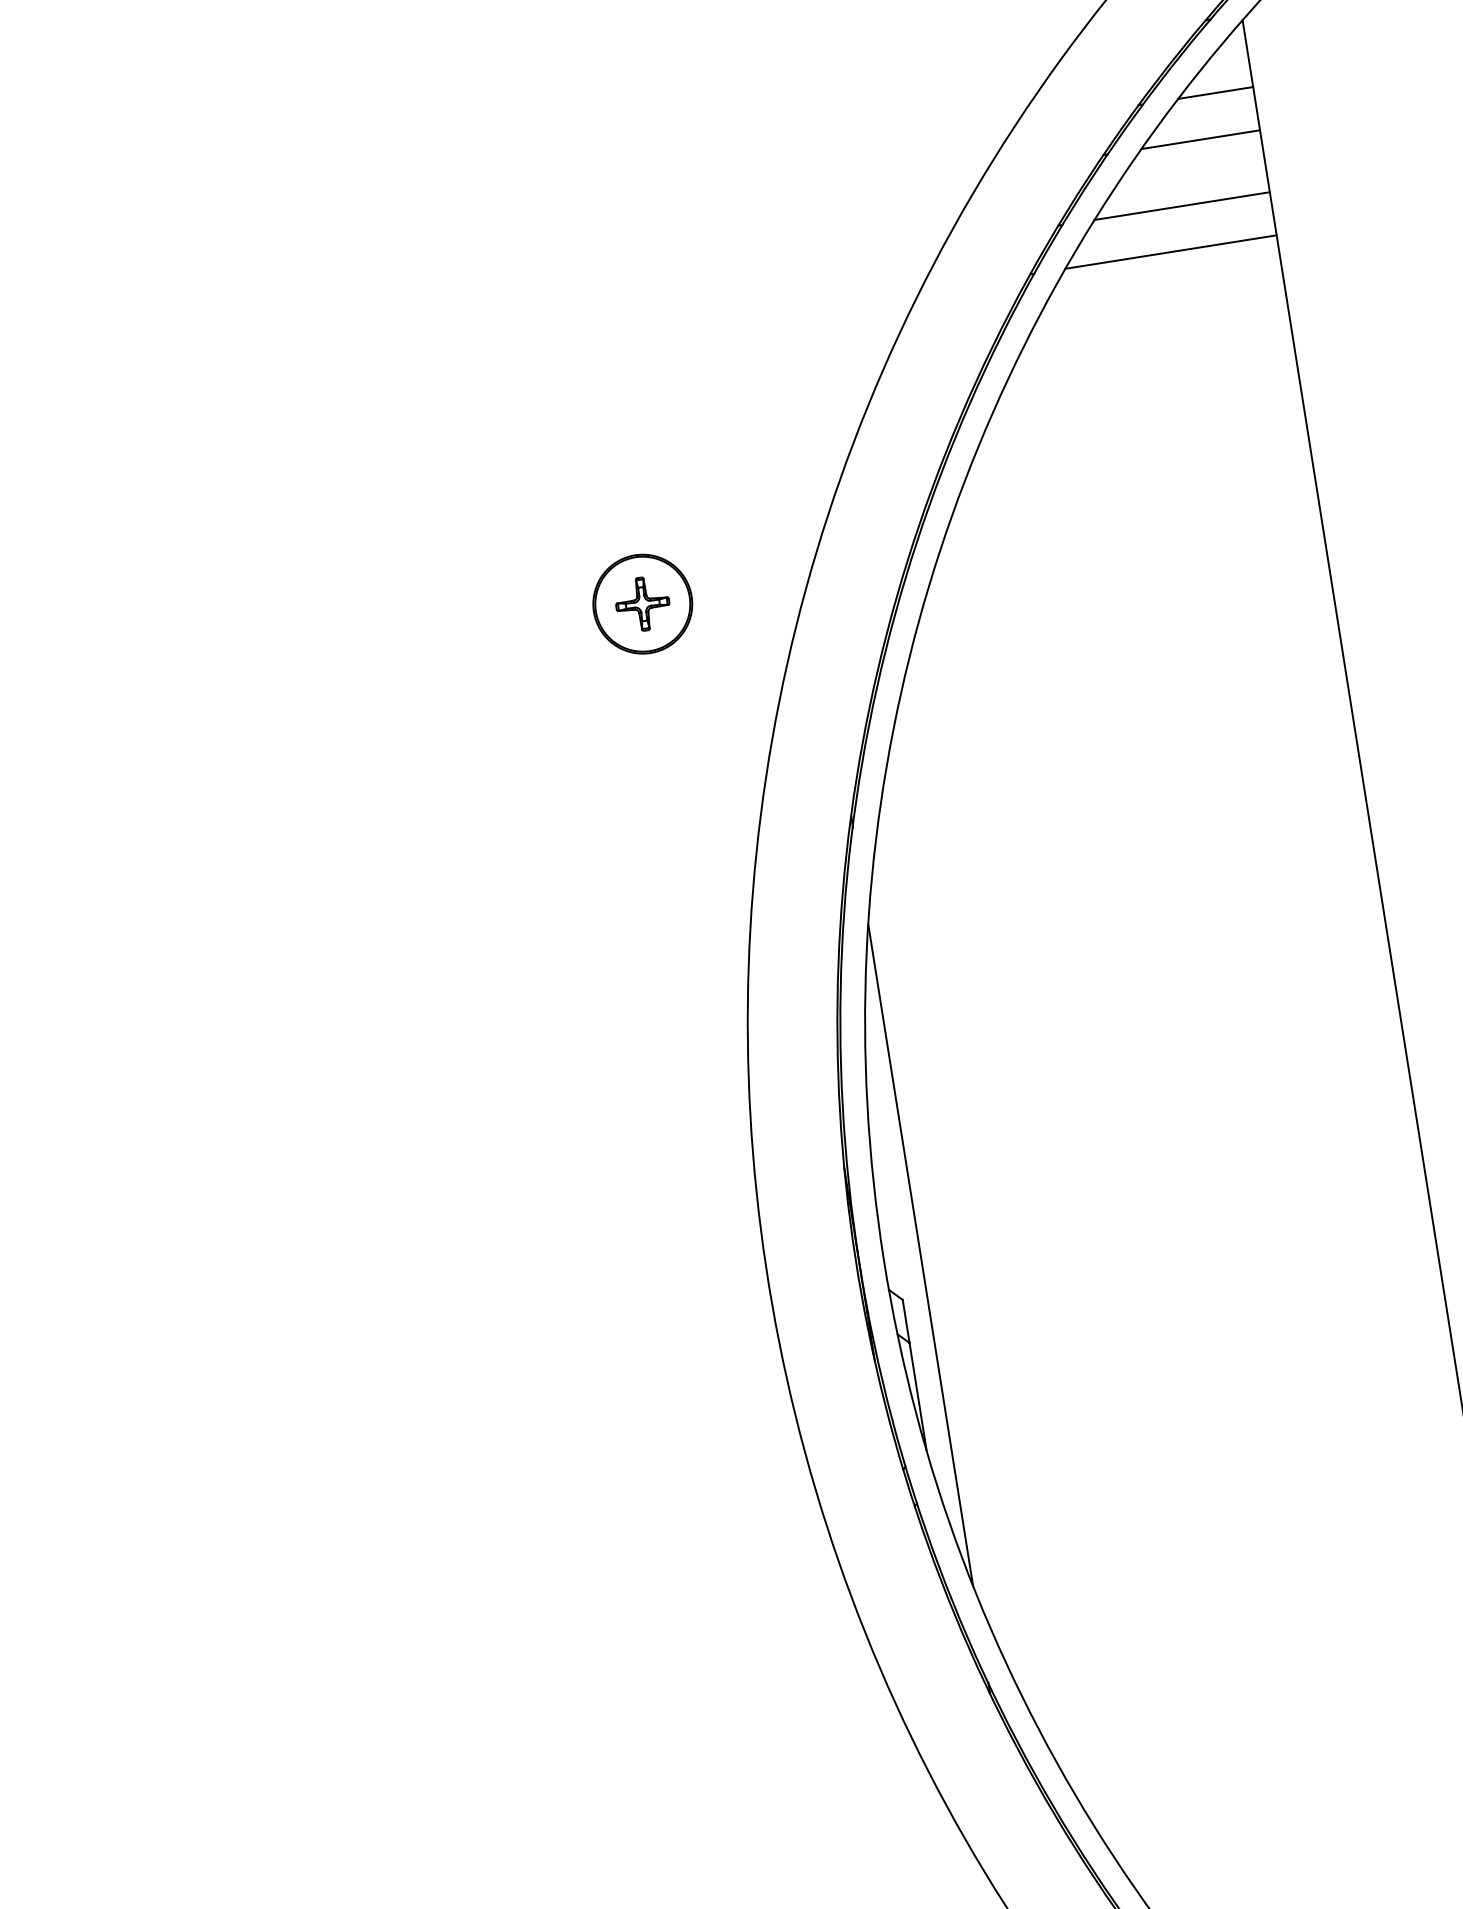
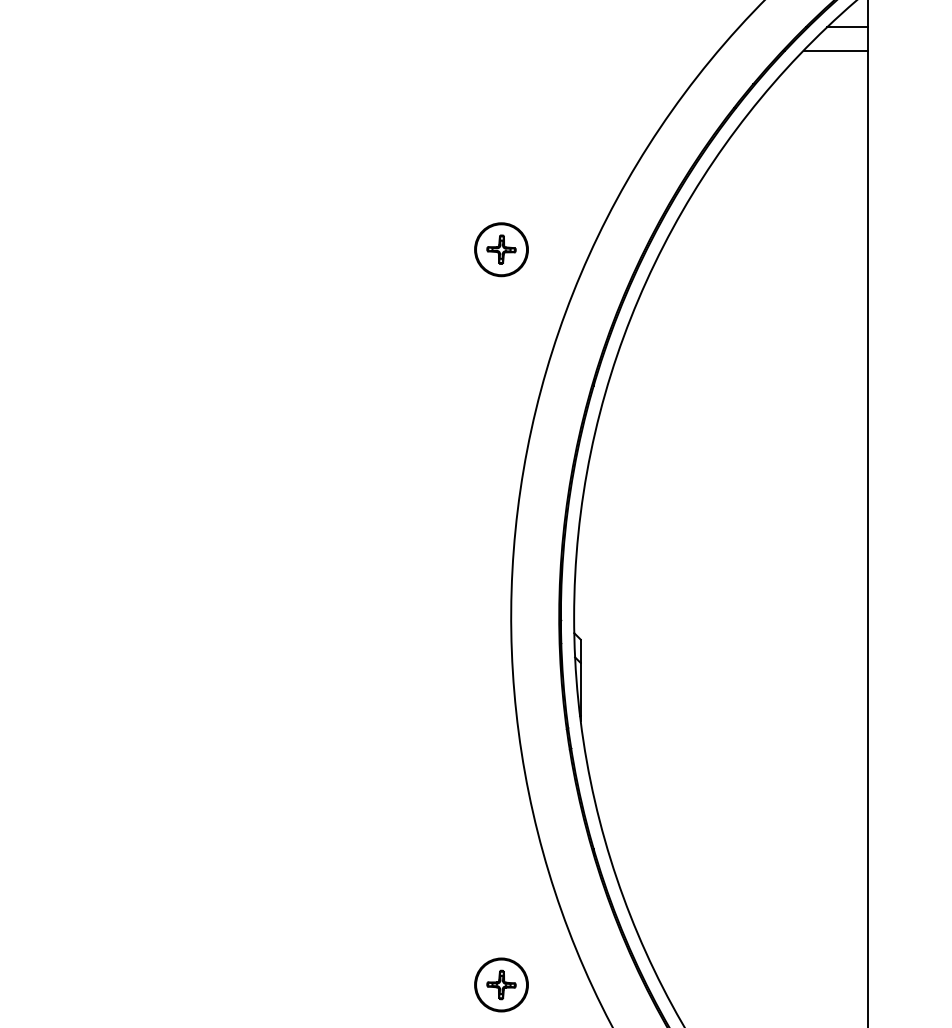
line: (1180, 206) -> (819, 84), removed
line: (1170, 251) -> (810, 107), removed
line: (921, 1255) -> (594, 617), removed

